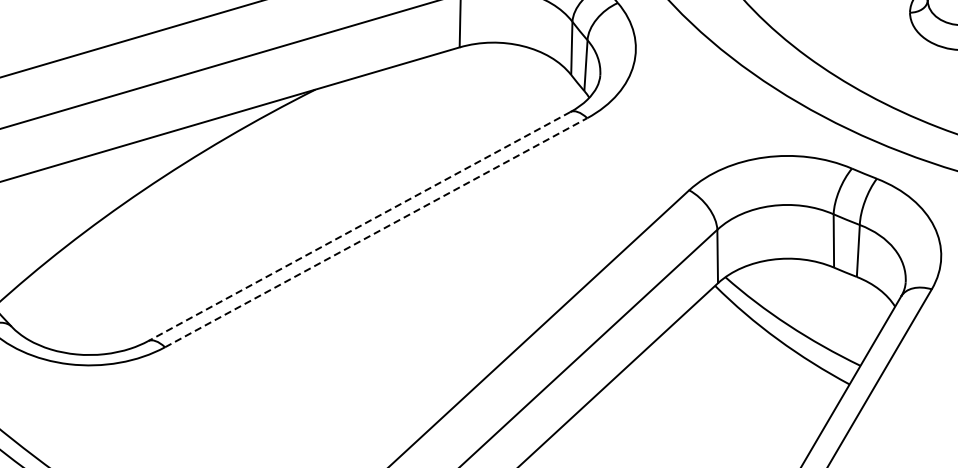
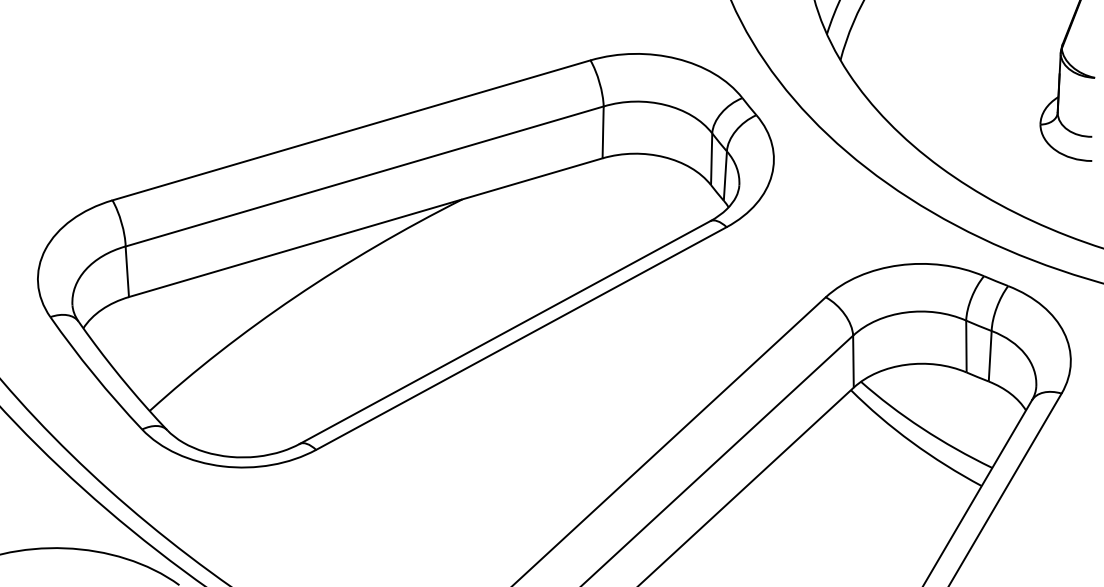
line: (358, 226) -> (504, 332), dashed -> solid
line: (376, 232) -> (521, 338), dashed -> solid

